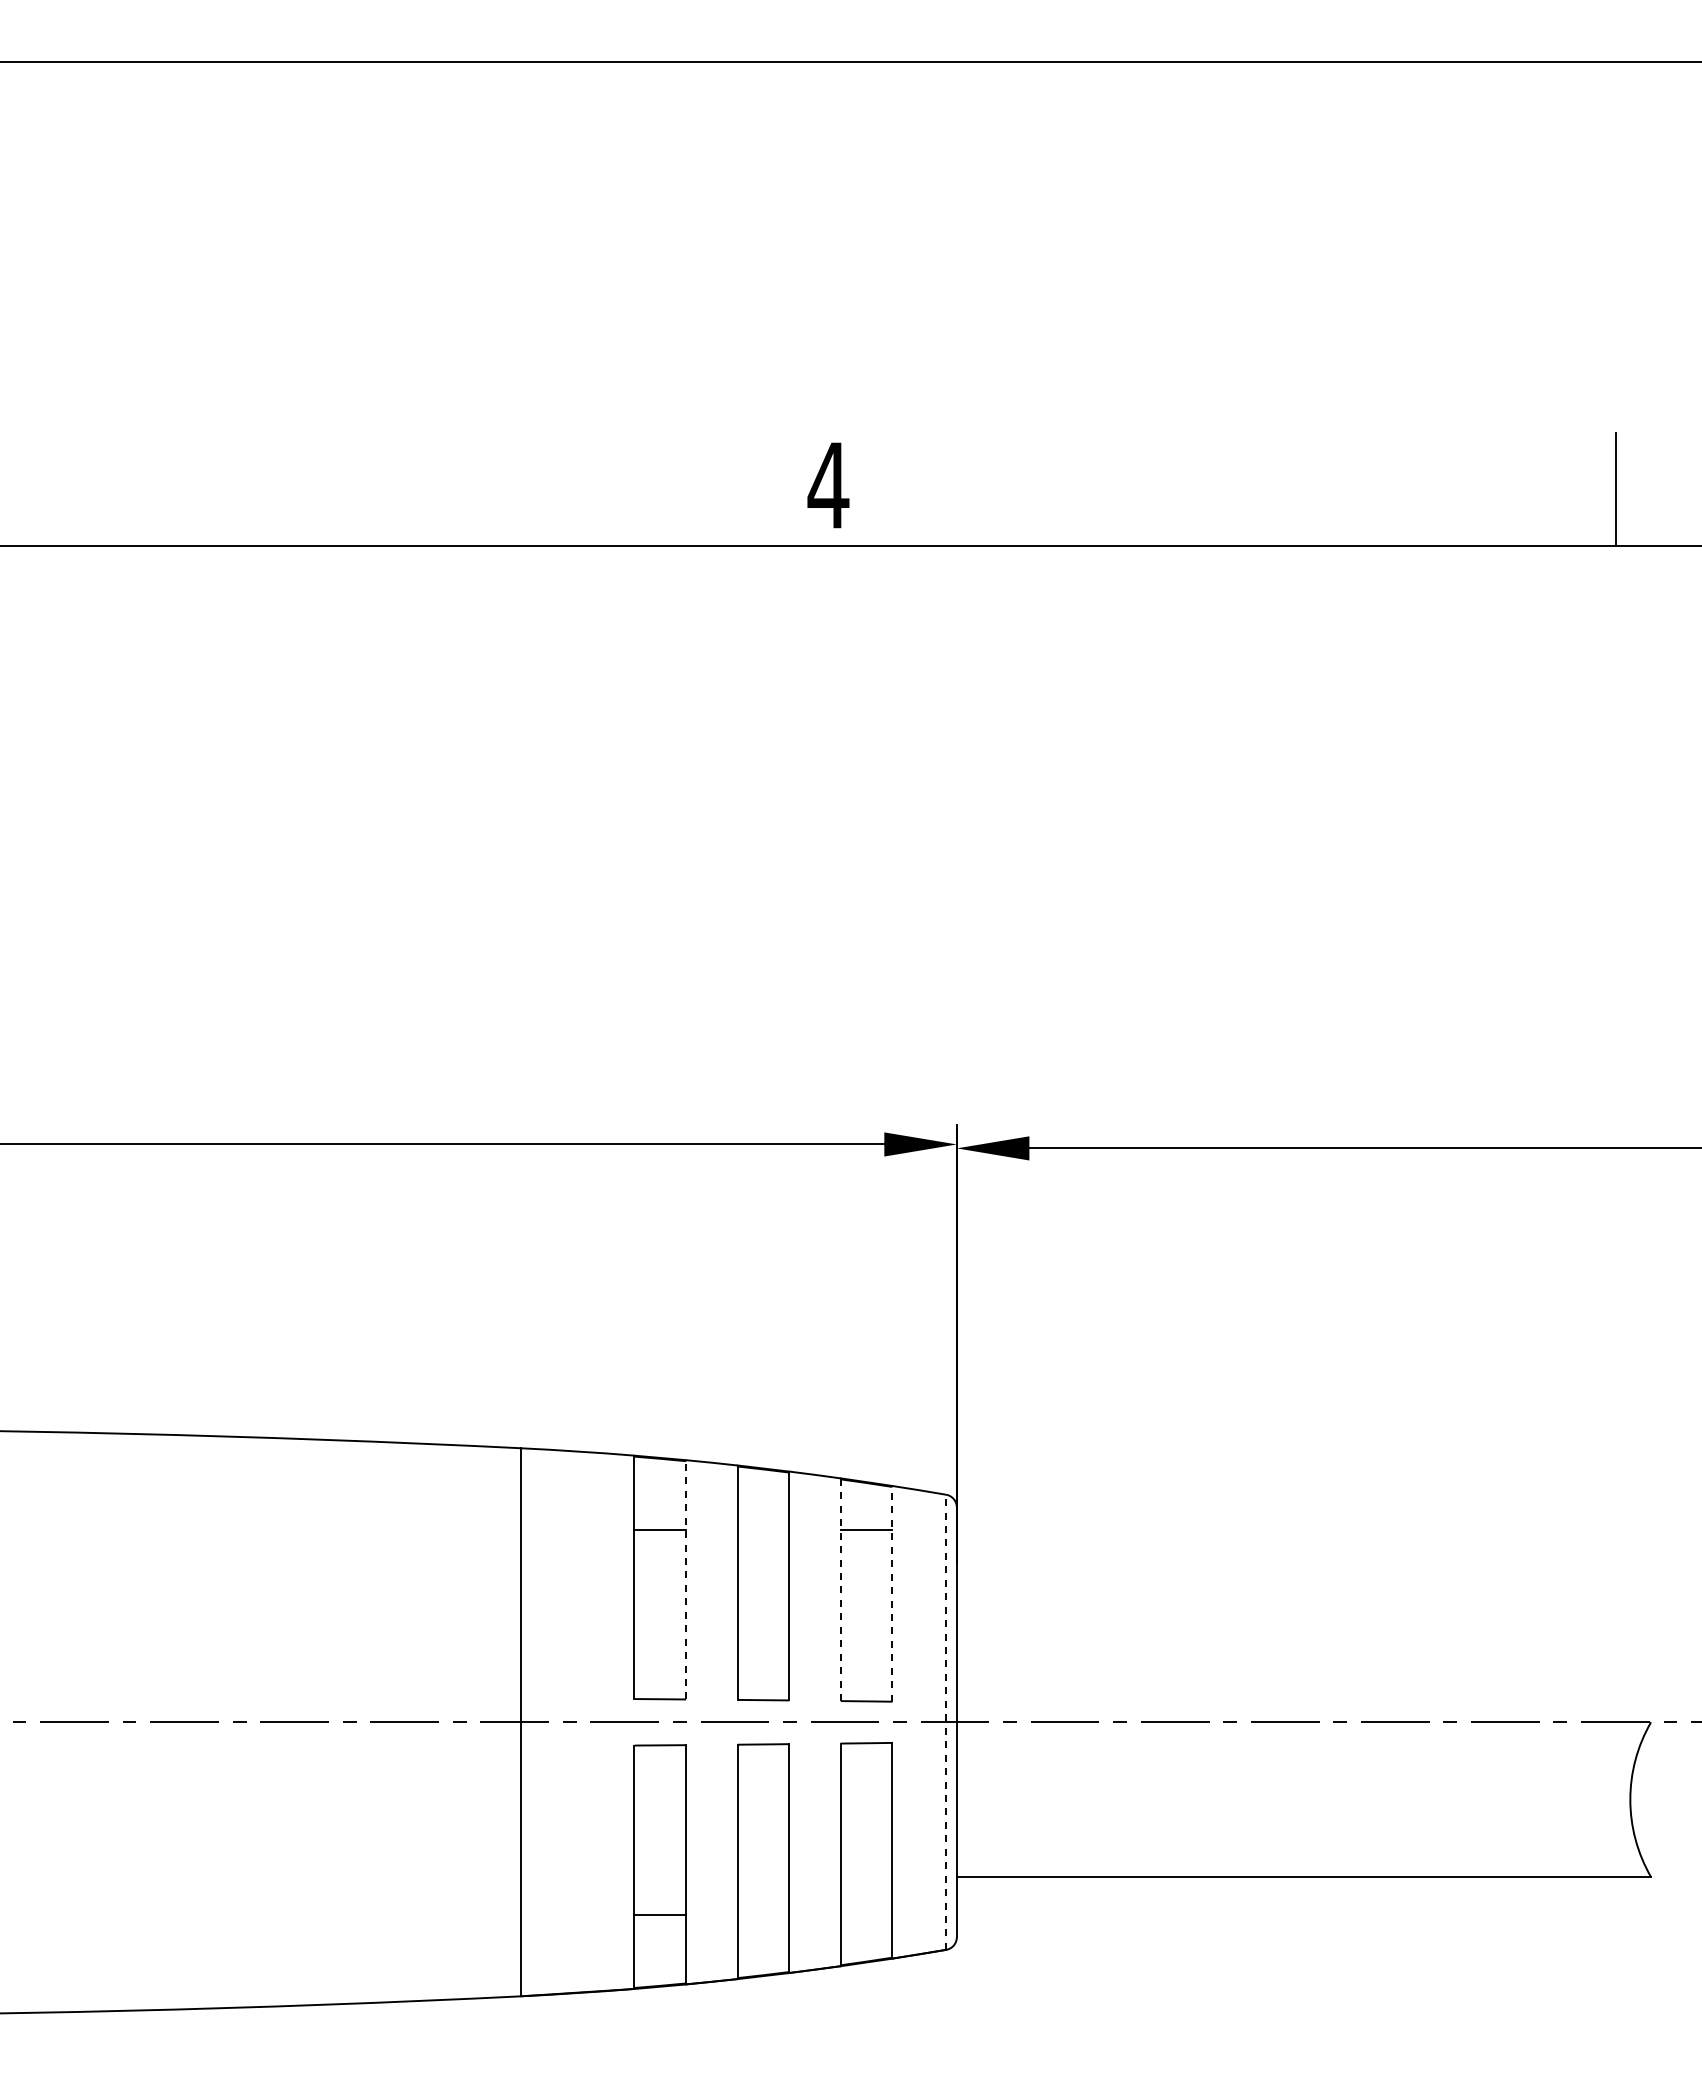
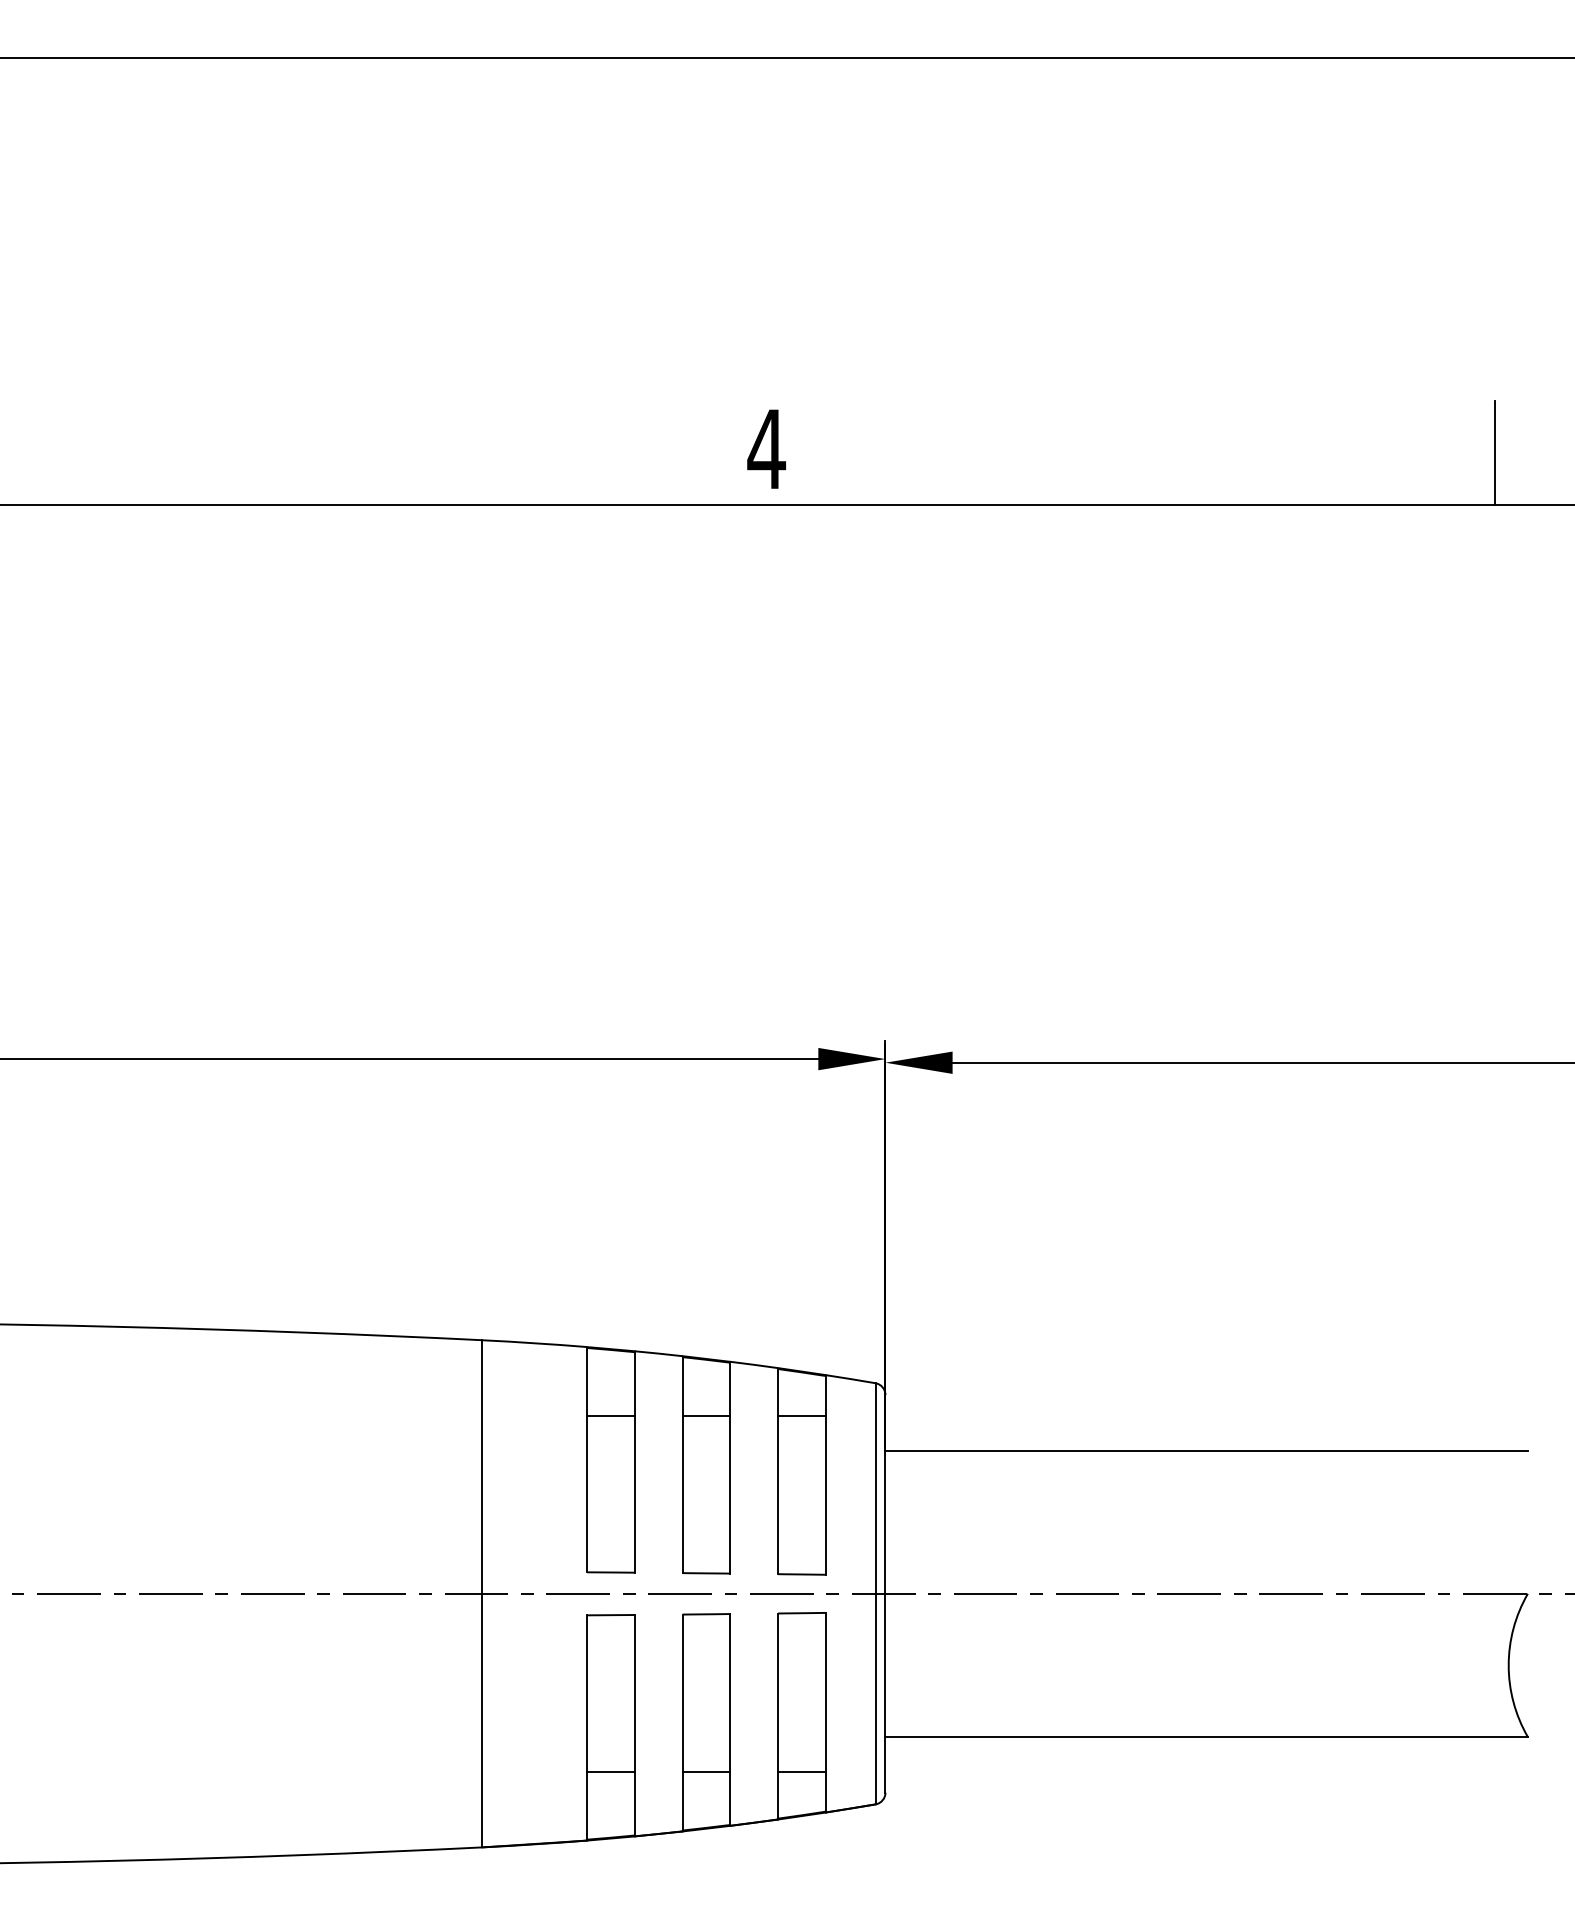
line: (763, 1529) -> (706, 1415), added
line: (1303, 1567) -> (1206, 1450), added
line: (686, 1579) -> (635, 1461), dashed -> solid
line: (840, 1590) -> (777, 1471), dashed -> solid
line: (892, 1593) -> (825, 1474), dashed -> solid
line: (946, 1722) -> (875, 1594), dashed -> solid
line: (763, 1915) -> (706, 1772), added
line: (866, 1915) -> (801, 1772), added

